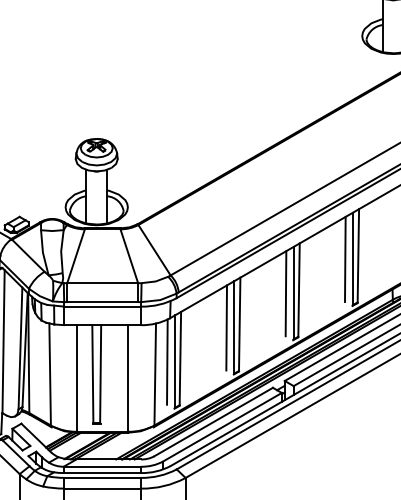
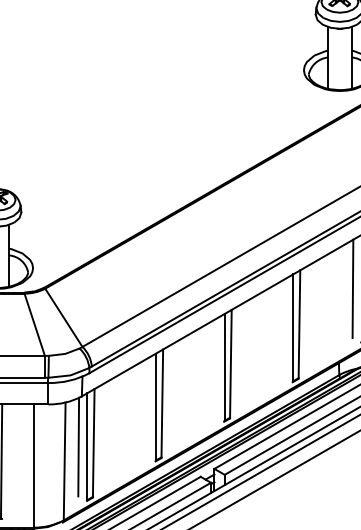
line: (345, 259) -> (284, 328), removed
line: (285, 293) -> (215, 367), removed
line: (226, 327) -> (147, 407), removed

